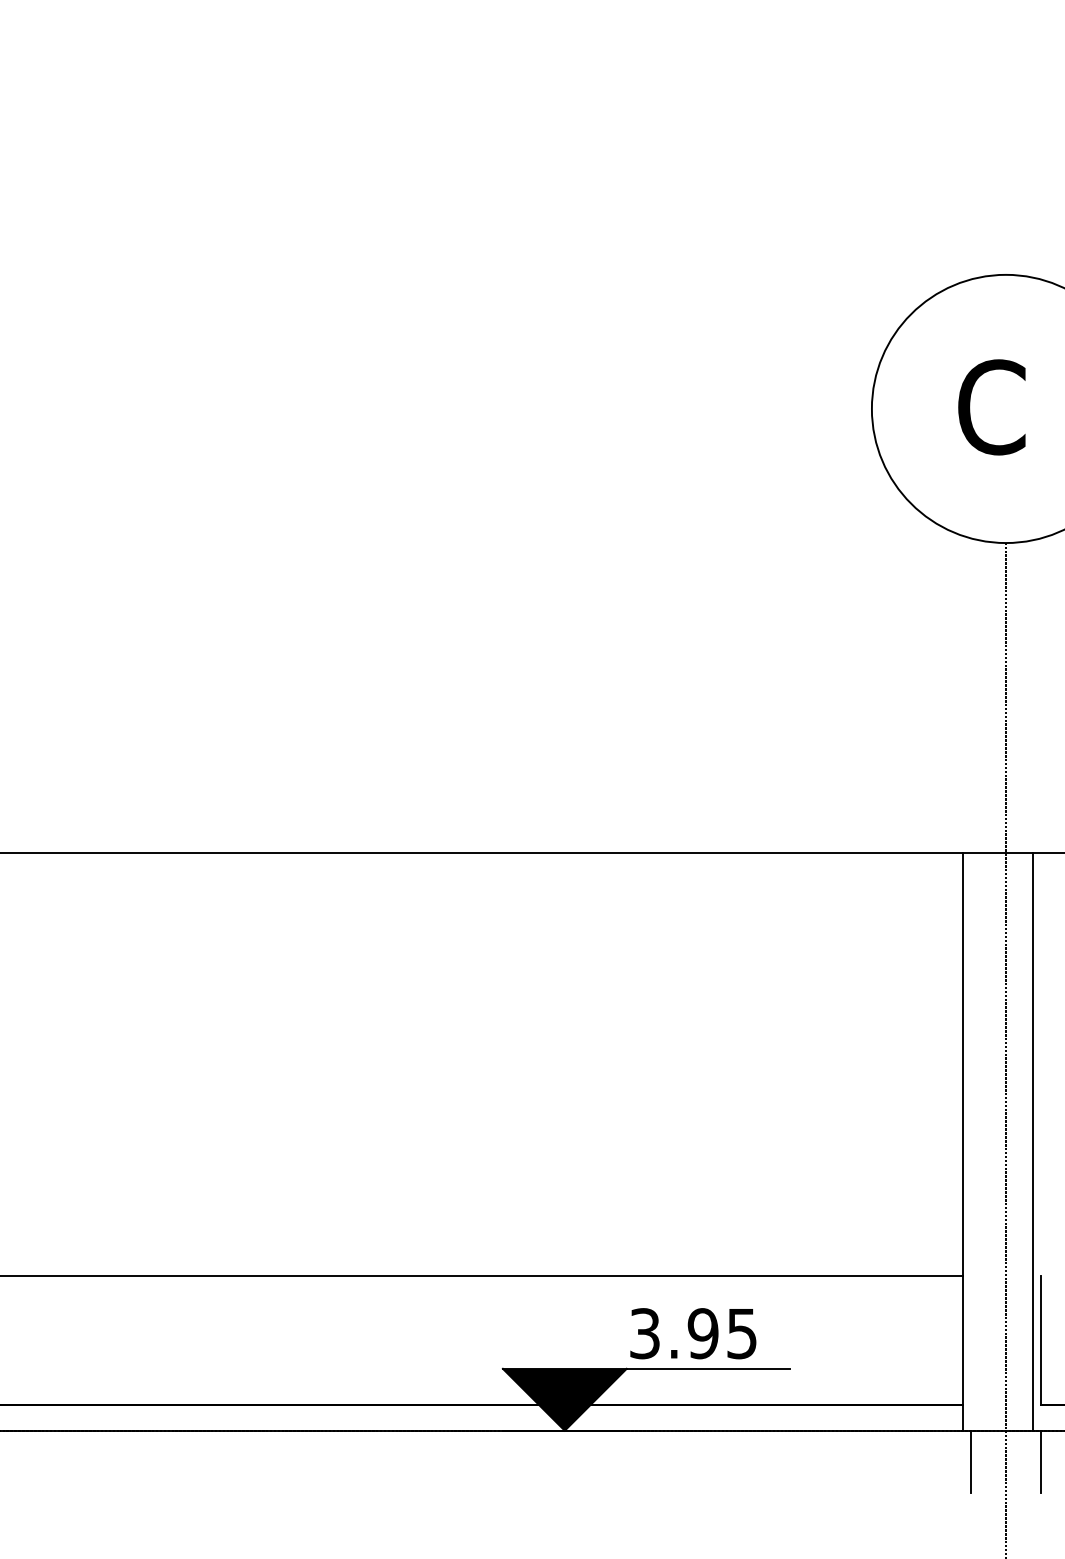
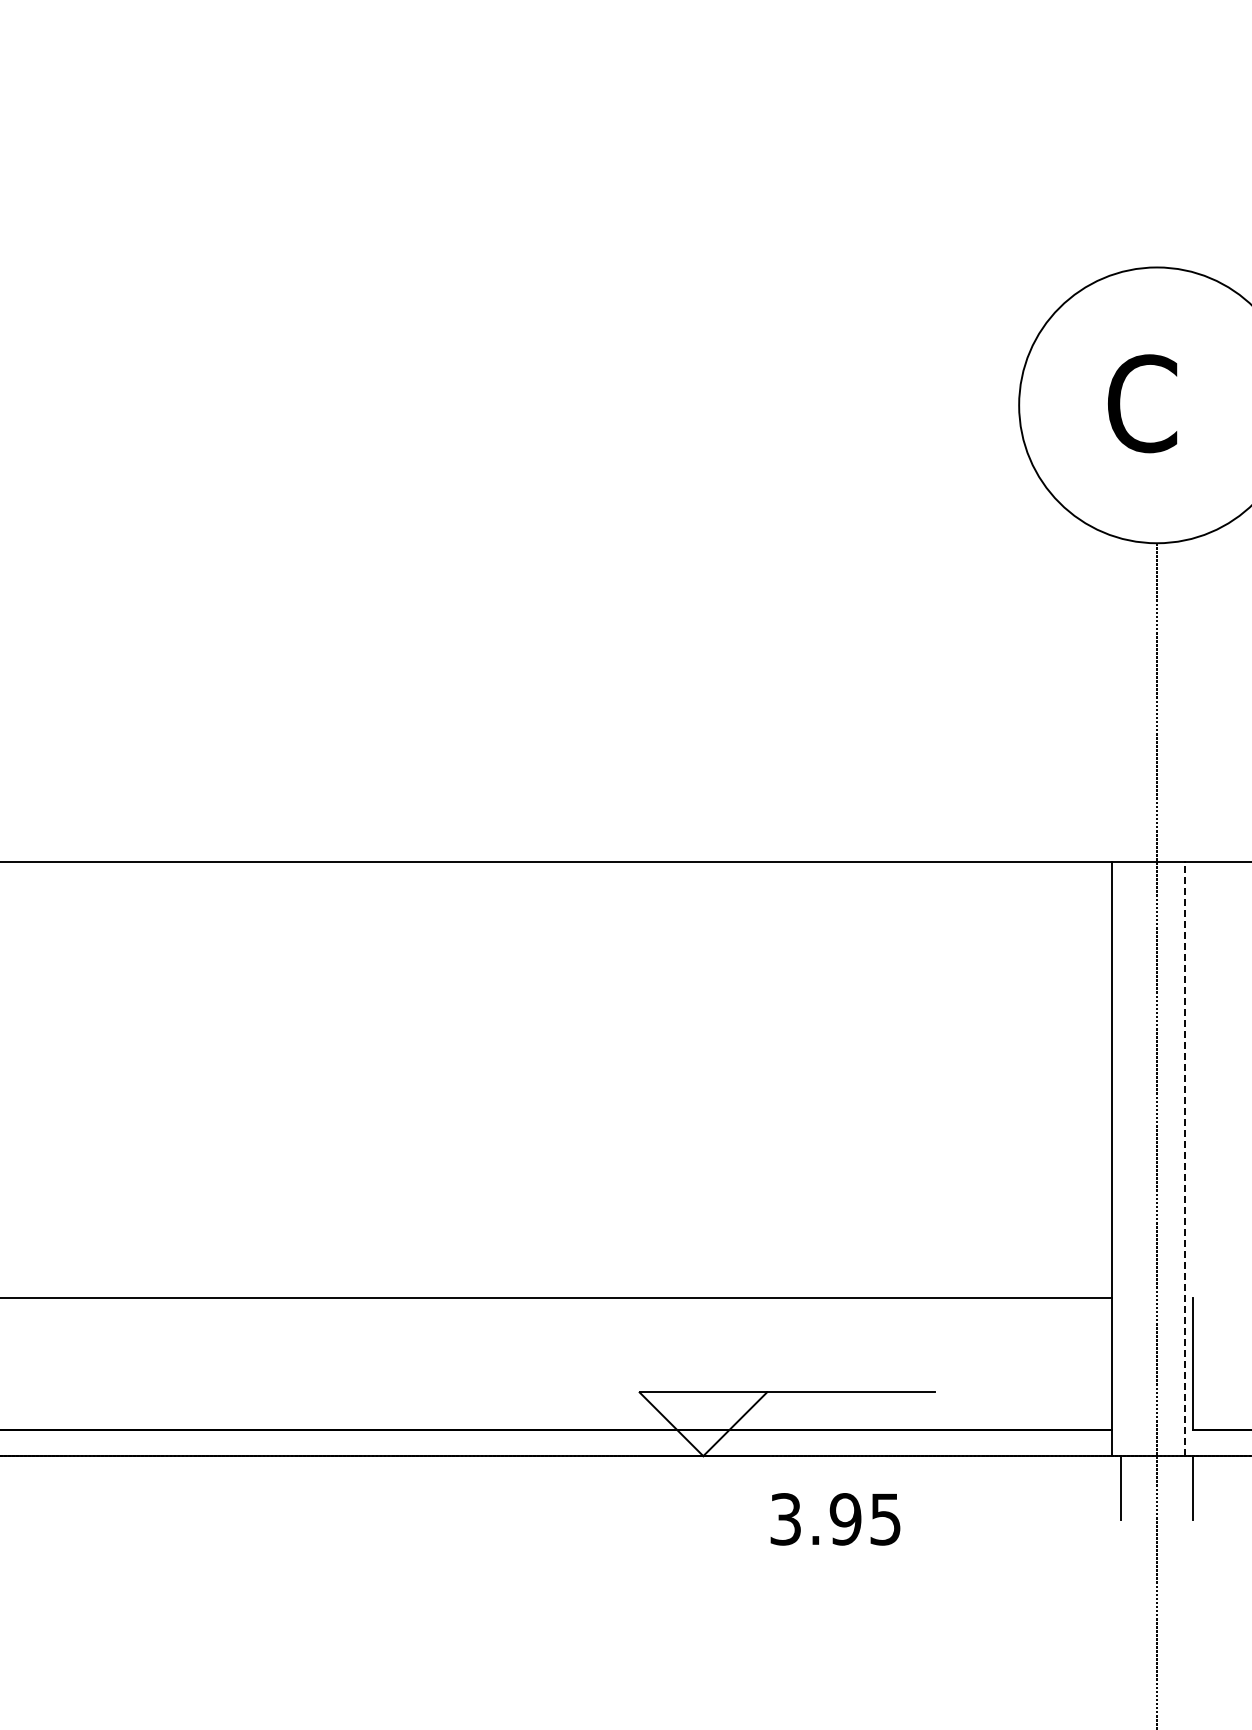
line: (1032, 1142) -> (1184, 1159), solid -> dashed
text: (693, 1333) -> (835, 1519), moved
fill: (564, 1399) -> (702, 1424), removed

